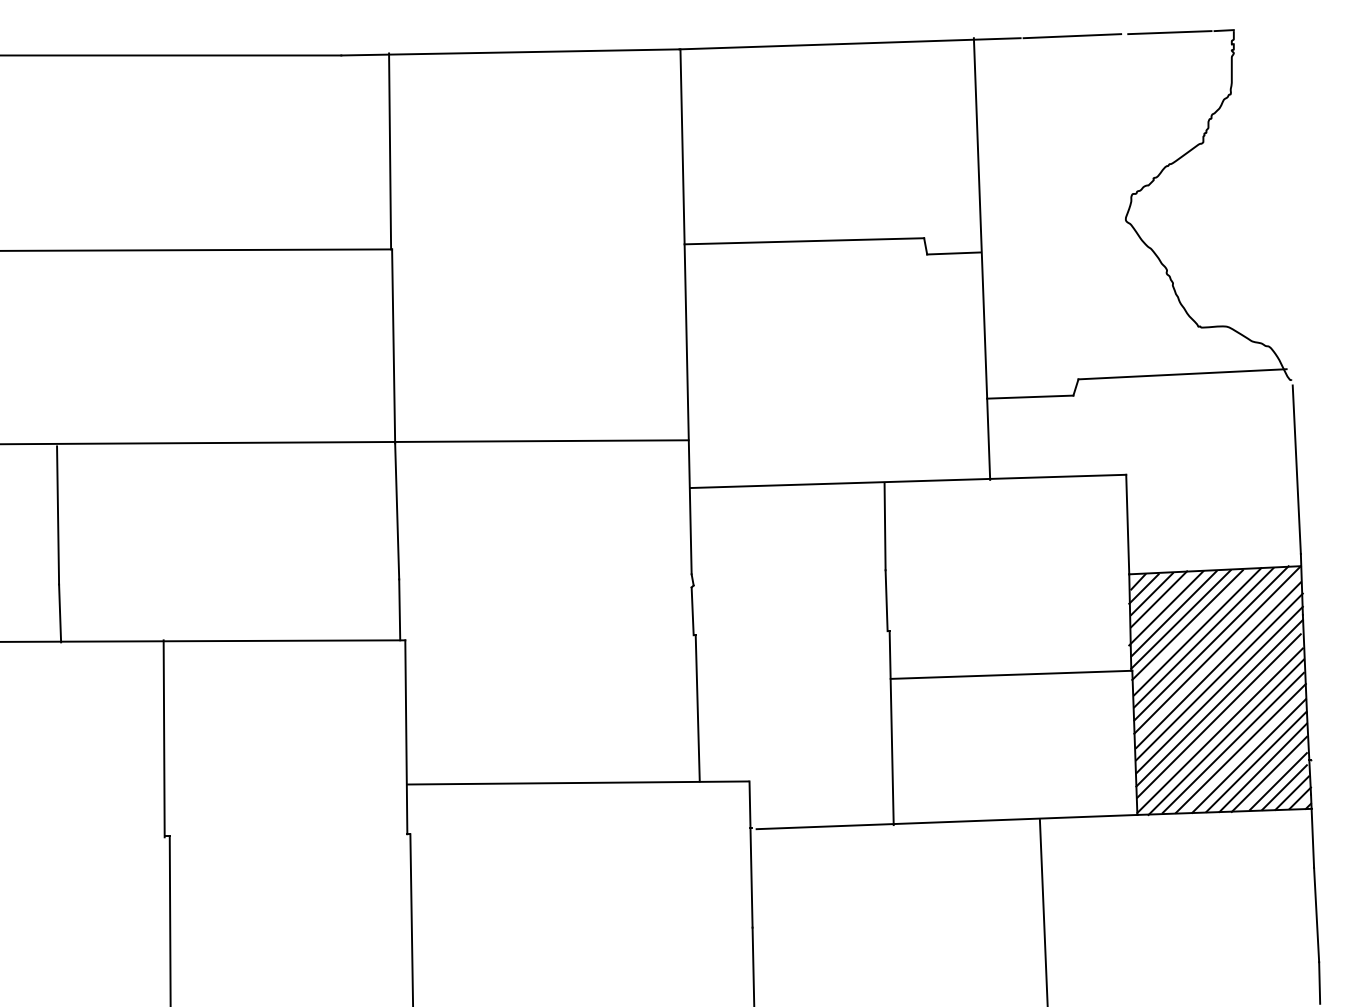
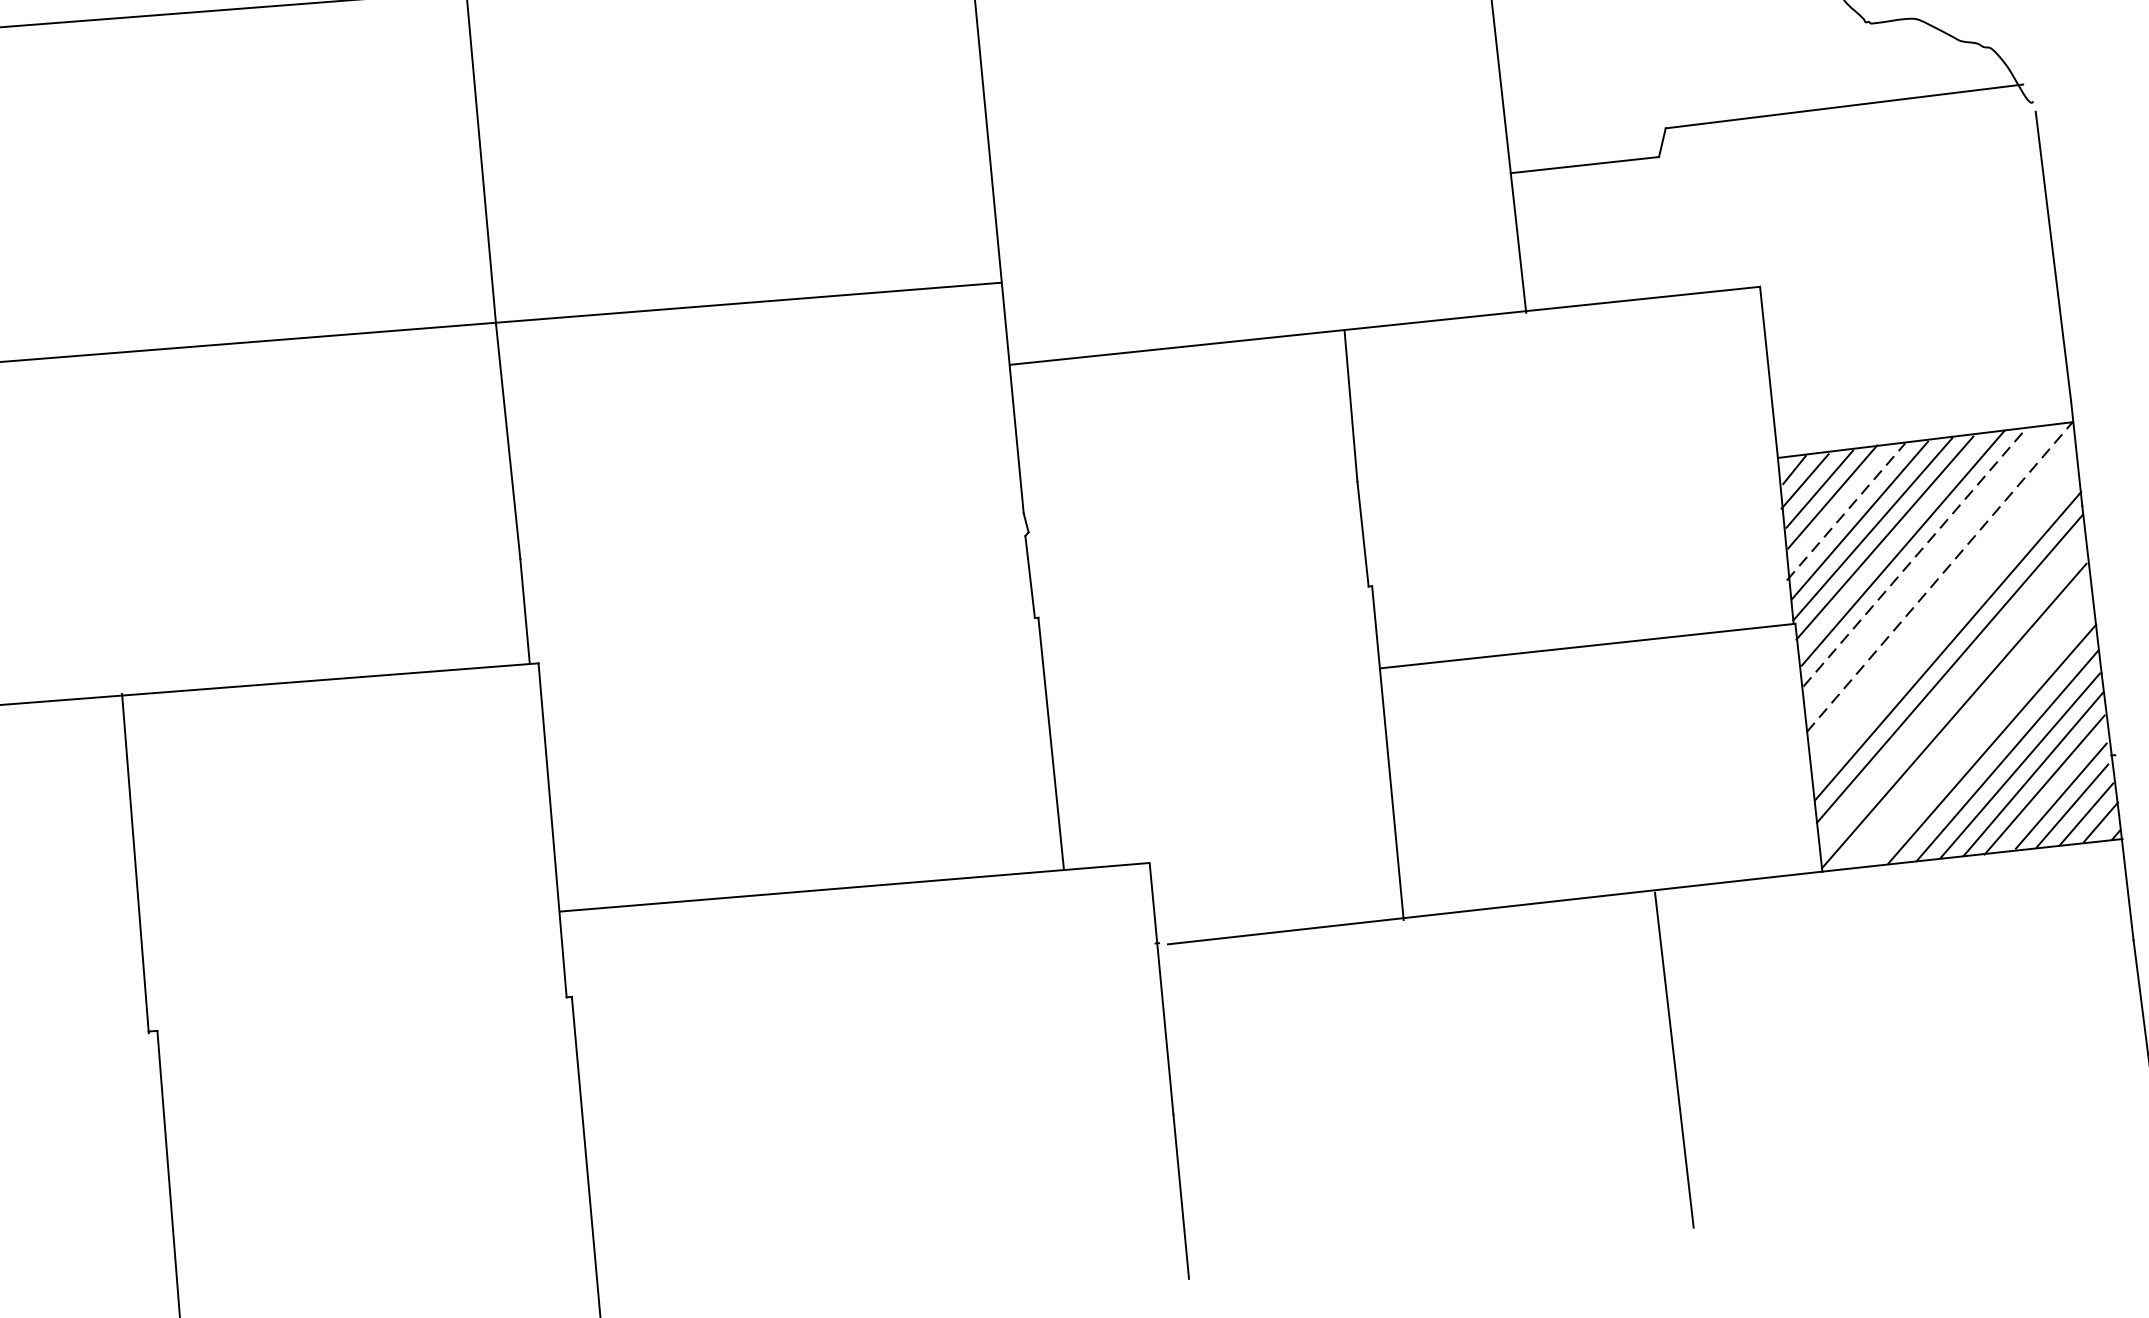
line: (1166, 608) -> (1846, 512), solid -> dashed
line: (1204, 637) -> (1915, 557), solid -> dashed
line: (1211, 643) -> (1928, 566), removed
line: (1217, 649) -> (1939, 576), solid -> dashed
line: (1218, 664) -> (1943, 602), removed
line: (1219, 676) -> (1946, 622), removed
line: (1218, 715) -> (1949, 689), removed
line: (1225, 737) -> (1964, 727), removed
line: (1232, 742) -> (1977, 734), removed

